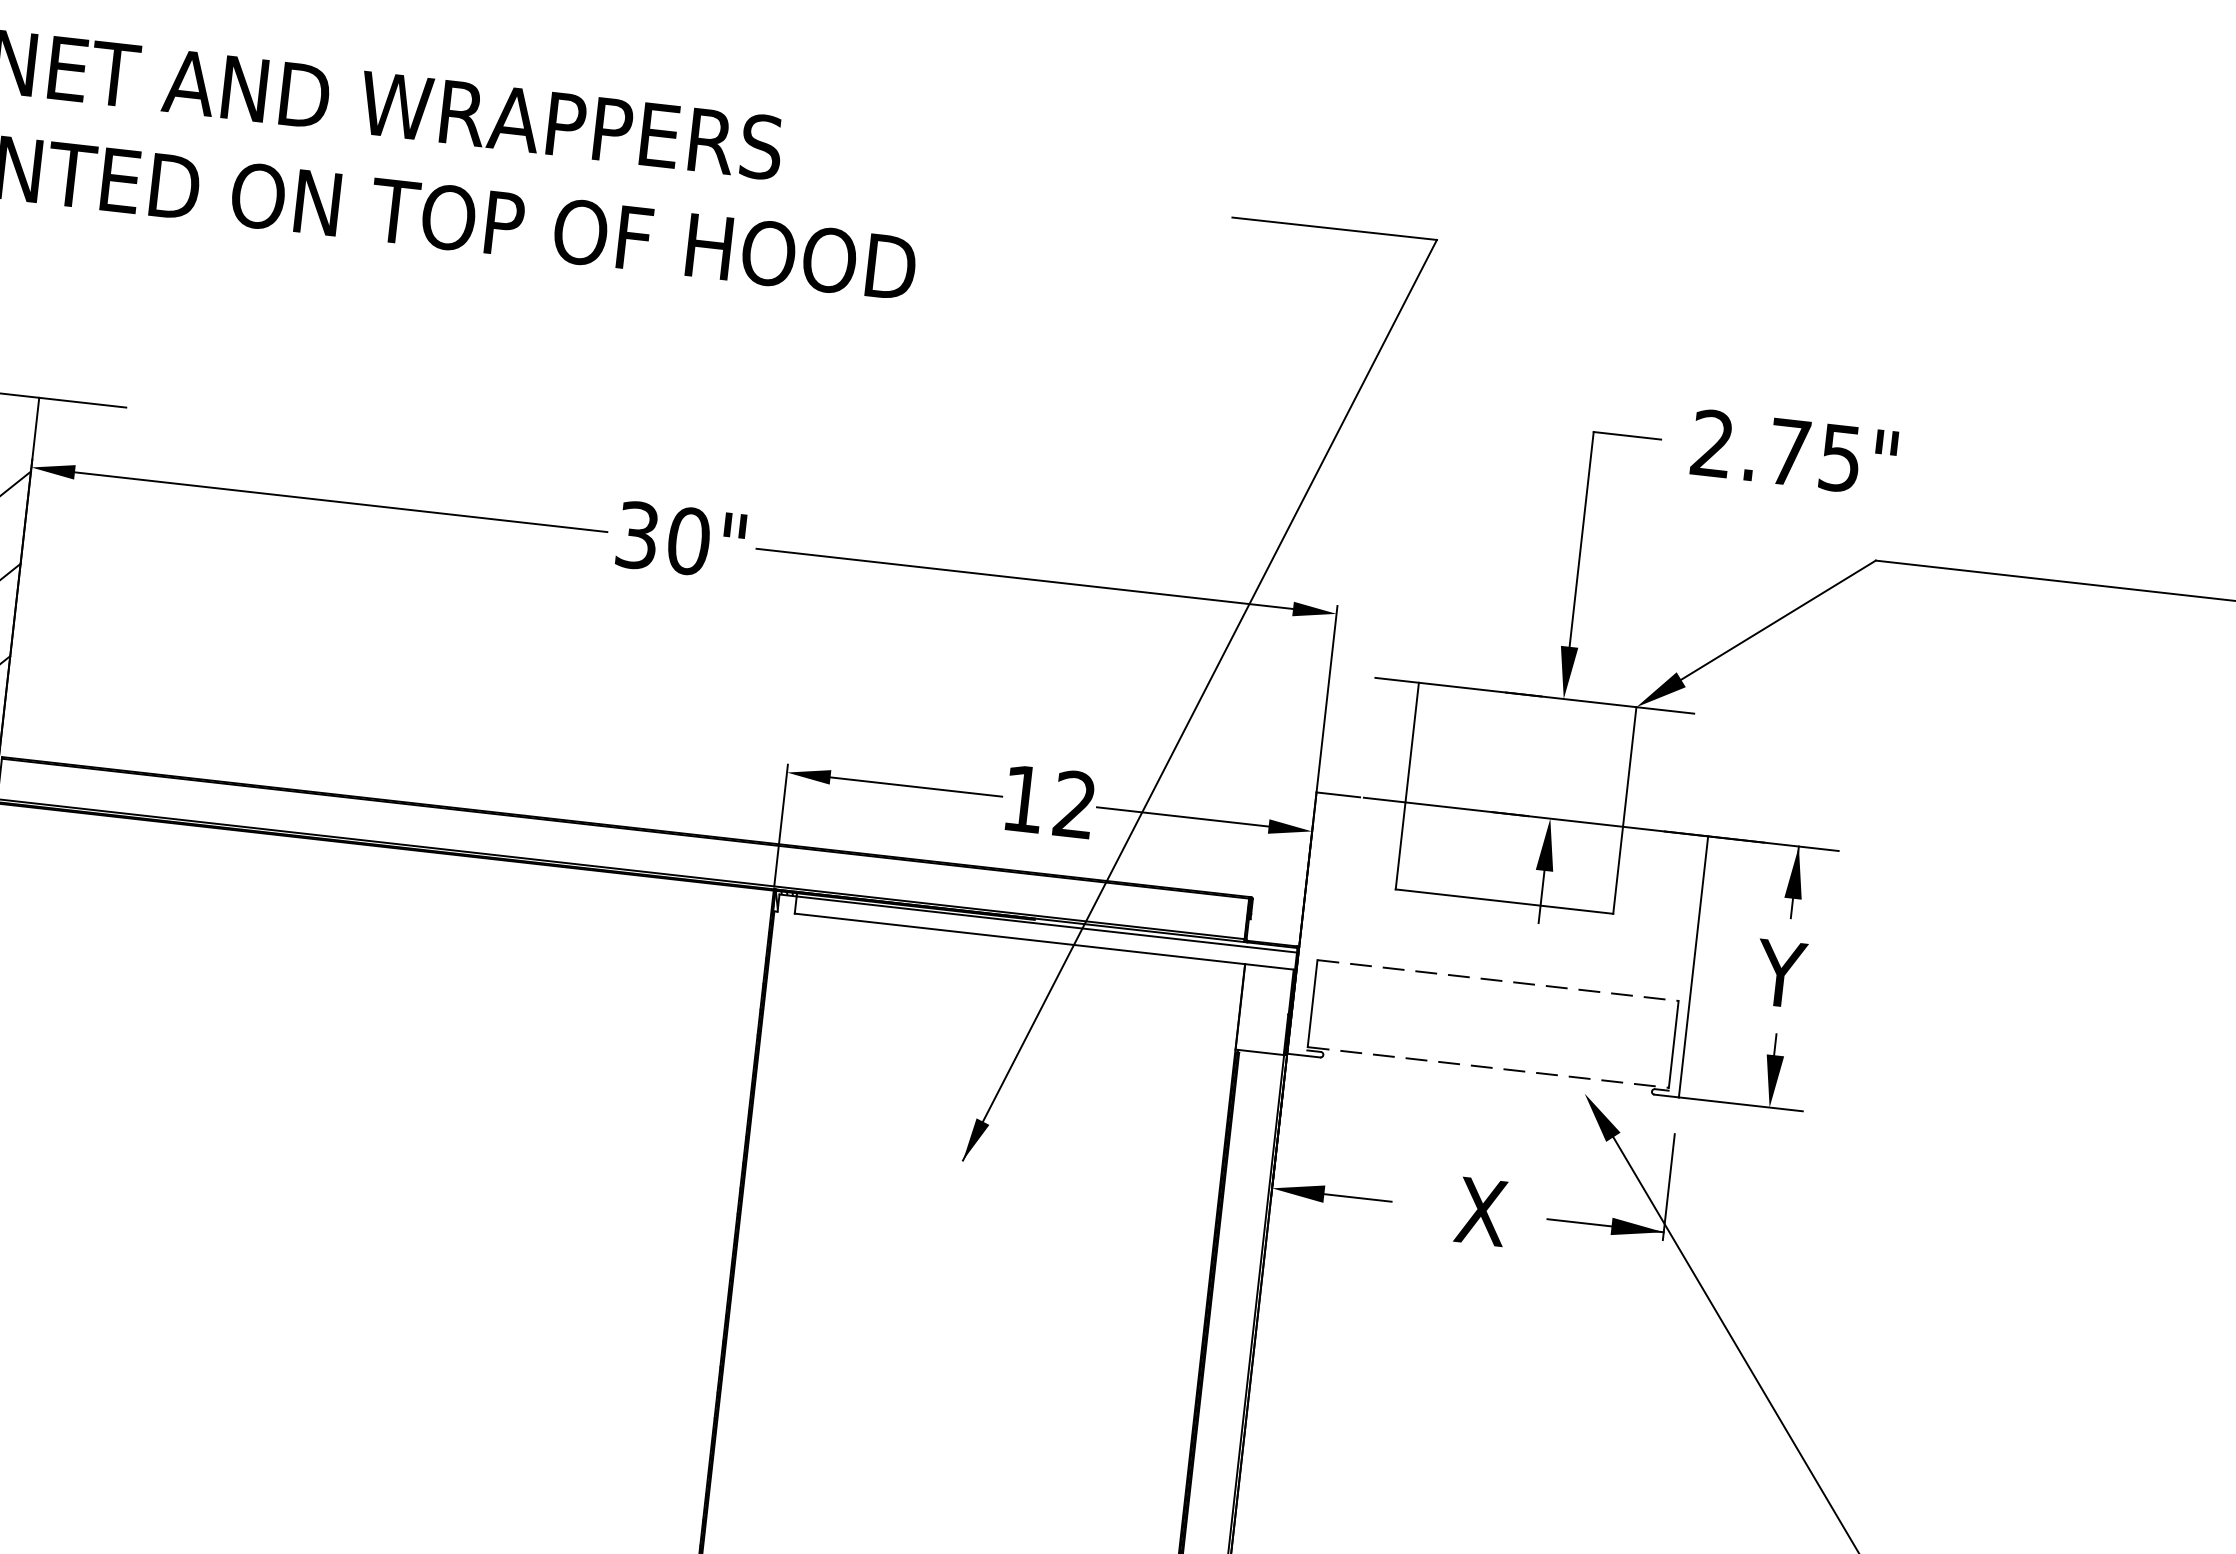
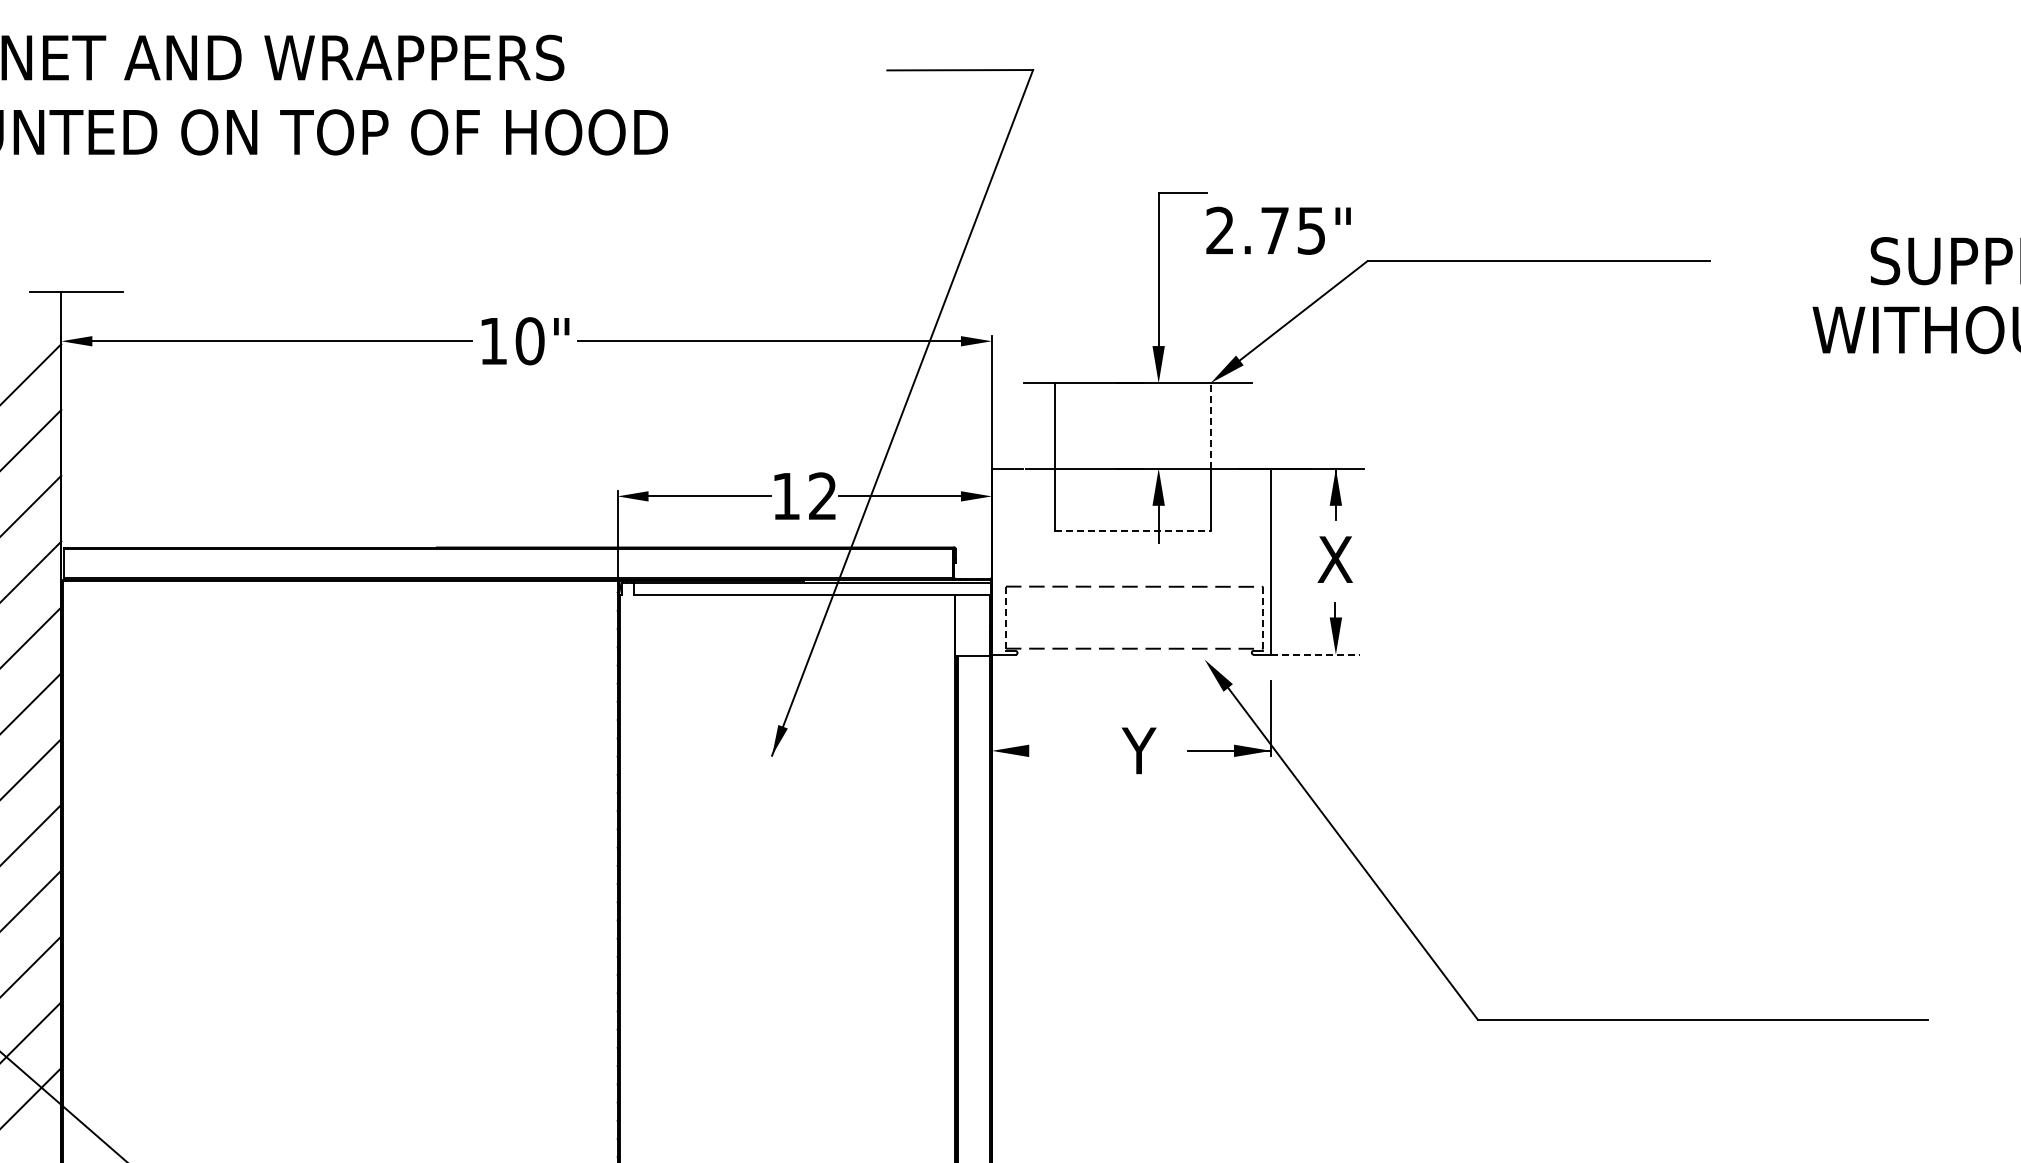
text: (1794, 452) -> (1278, 230), moved
text: (637, 535) -> (493, 341), 30" -> 10"
line: (1629, 766) -> (1210, 425), solid -> dashed
line: (1503, 901) -> (1132, 530), solid -> dashed
text: (1781, 973) -> (1333, 559), Y -> X
line: (1311, 1004) -> (1005, 618), solid -> dashed
line: (1673, 1045) -> (1263, 618), solid -> dashed
line: (1741, 1104) -> (1315, 654), solid -> dashed
line: (1358, 1197) -> (1053, 750), removed
text: (1479, 1210) -> (1139, 750), X -> Y

